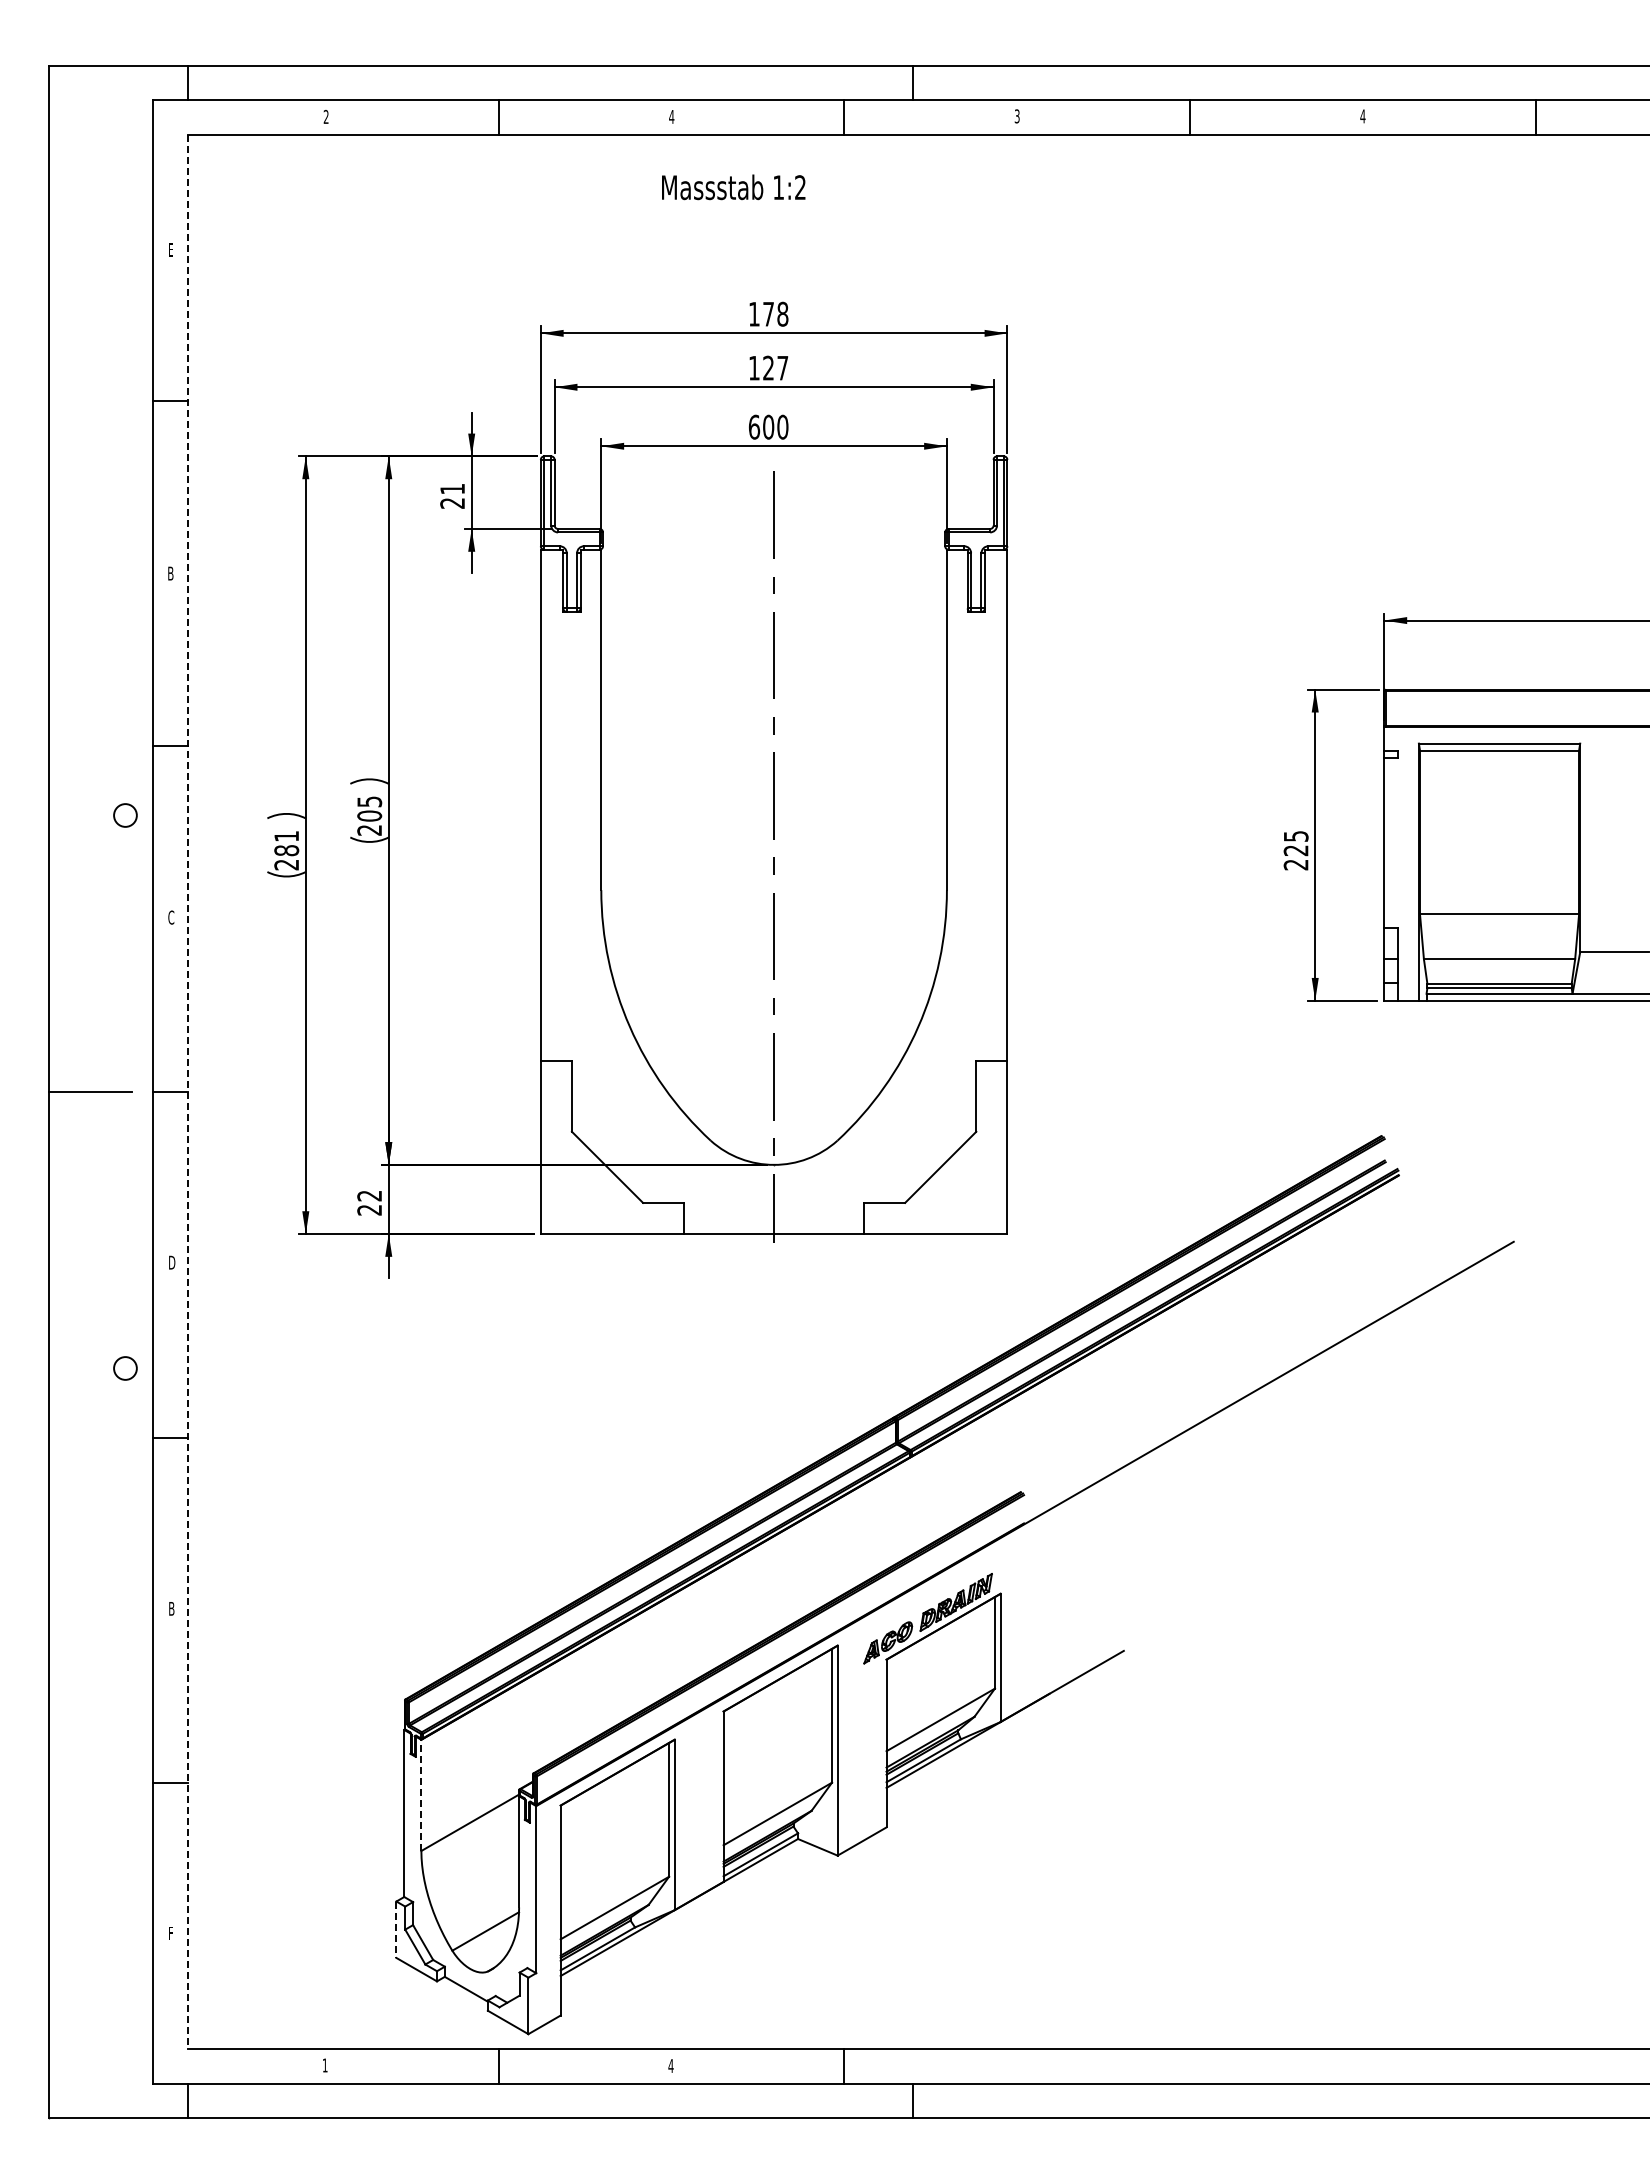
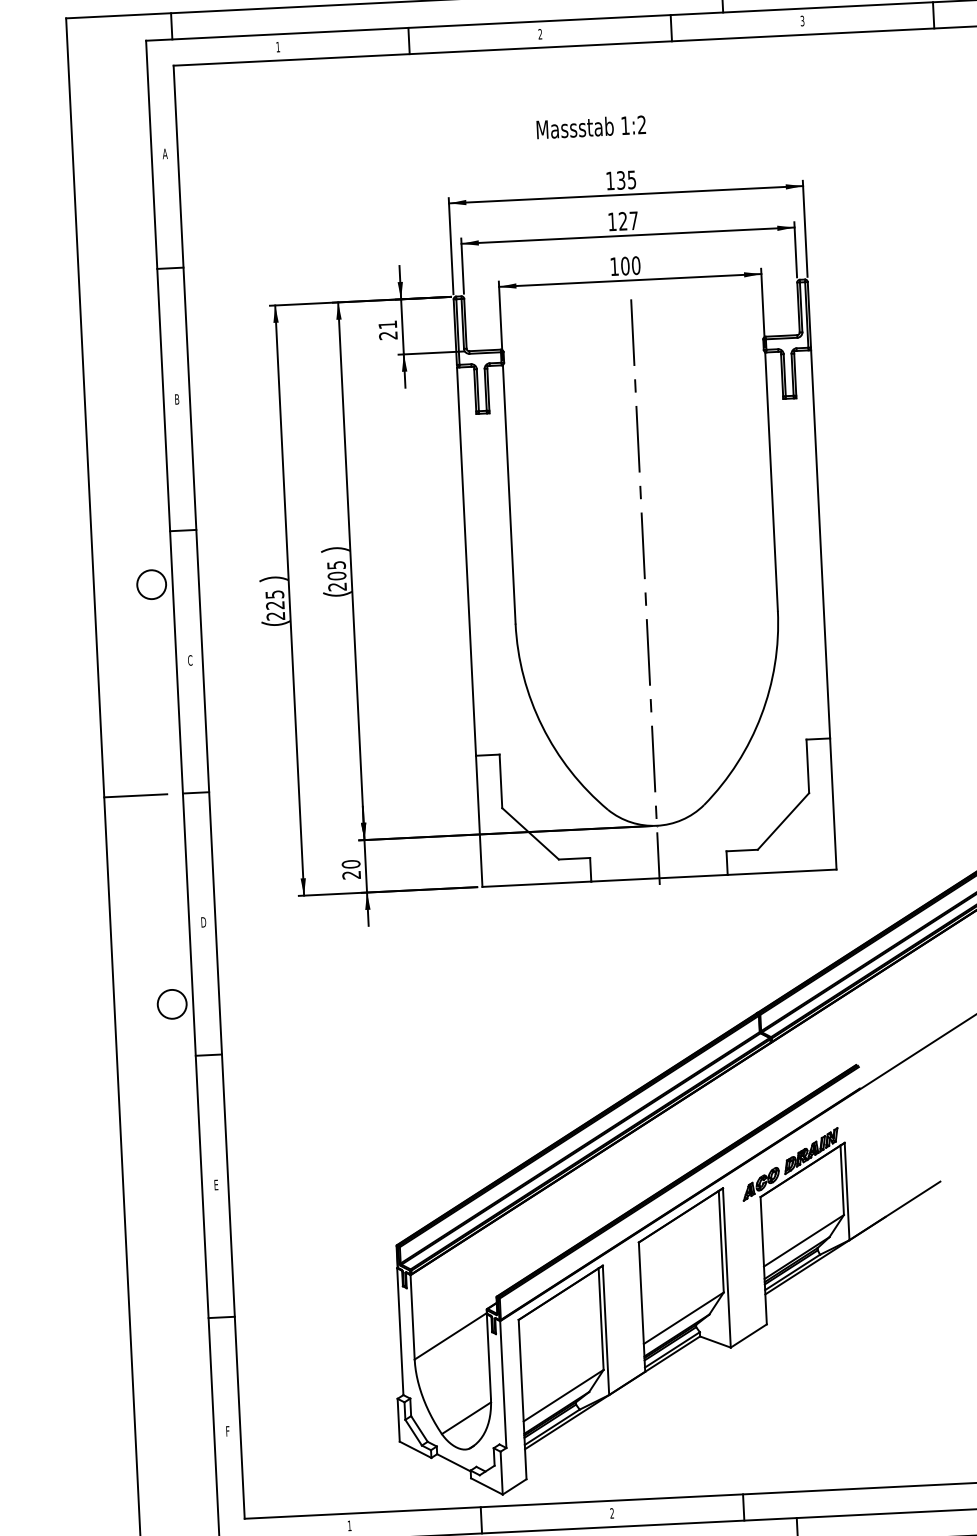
text: (325, 116) -> (277, 46), 2 -> 1
text: (671, 116) -> (540, 33), 4 -> 2
text: (733, 187) -> (591, 127), moved
text: (170, 249) -> (164, 153), E -> A
text: (775, 313) -> (626, 179), 178 -> 135
text: (754, 426) -> (614, 266), 600 -> 100
circle: (125, 815) -> (151, 584), size x1.67
text: (286, 843) -> (274, 599), 281 -> 225
line: (187, 1092) -> (209, 792), dashed -> solid
text: (369, 1195) -> (350, 864), 22 -> 20
circle: (125, 1368) -> (172, 1004), size x1.67
text: (171, 1608) -> (216, 1184), B -> E
line: (421, 1795) -> (412, 1317), dashed -> solid
line: (396, 1930) -> (398, 1420), dashed -> solid
text: (670, 2065) -> (611, 1513), 4 -> 2

